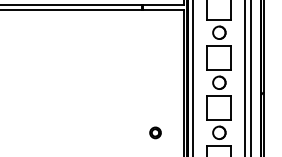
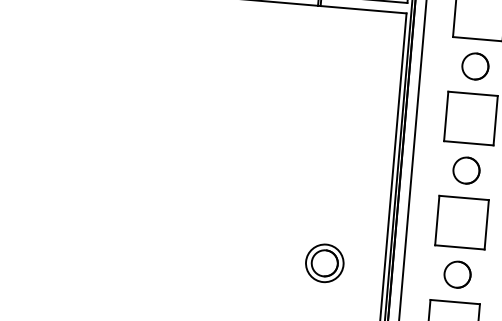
part: (155, 132) -> (324, 262), size x1.67

